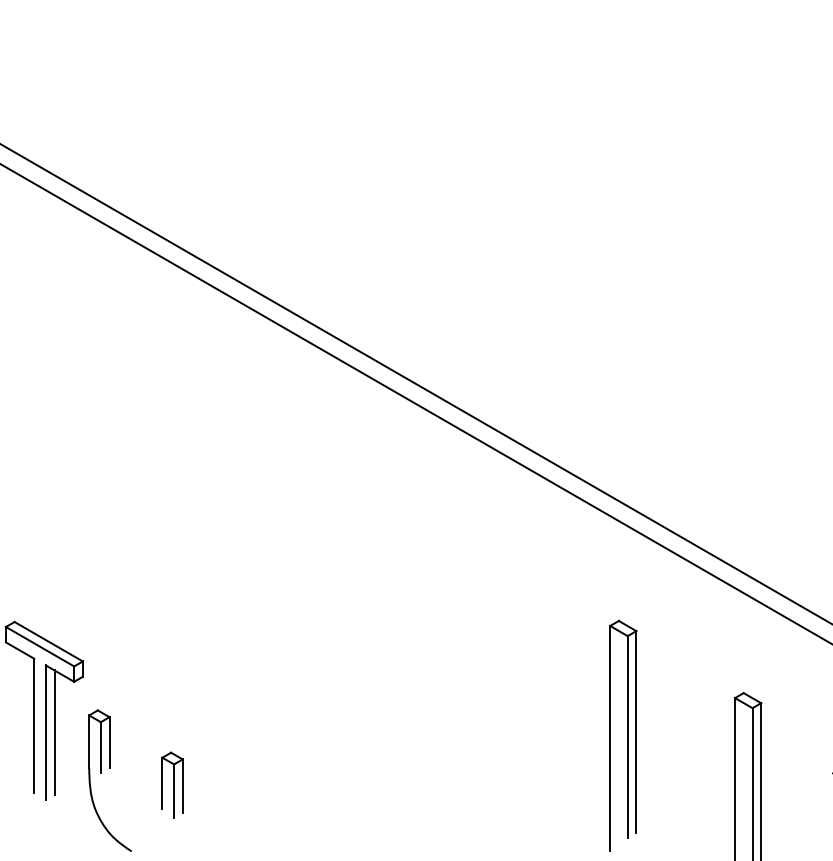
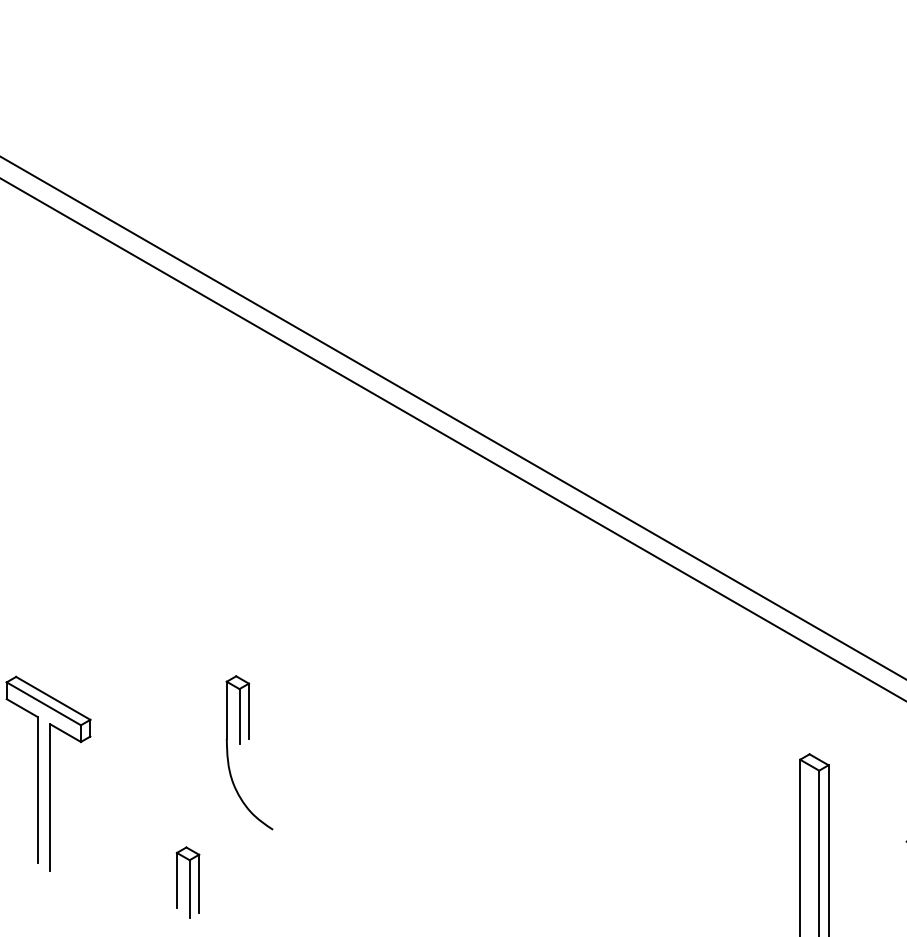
line: (54, 732) -> (59, 797), removed
part: (623, 735) -> (678, 800), removed
part: (101, 773) -> (240, 744), moved
part: (172, 784) -> (187, 882), moved

